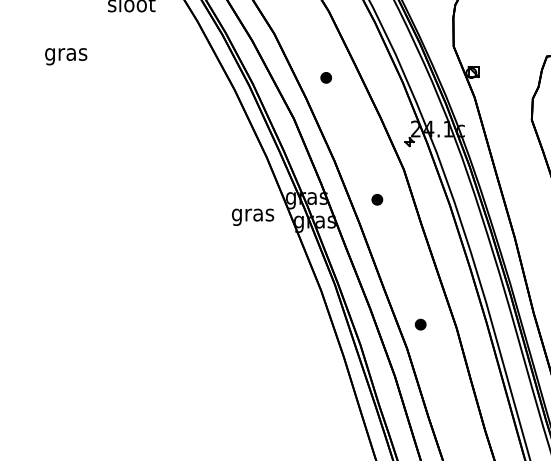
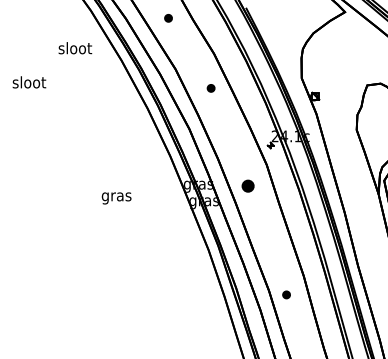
text: (66, 53) -> (29, 83), gras -> sloot
part: (325, 78) -> (210, 88), moved
part: (376, 198) -> (247, 185), size x1.6
text: (252, 217) -> (116, 198), moved
part: (420, 324) -> (286, 294), moved

